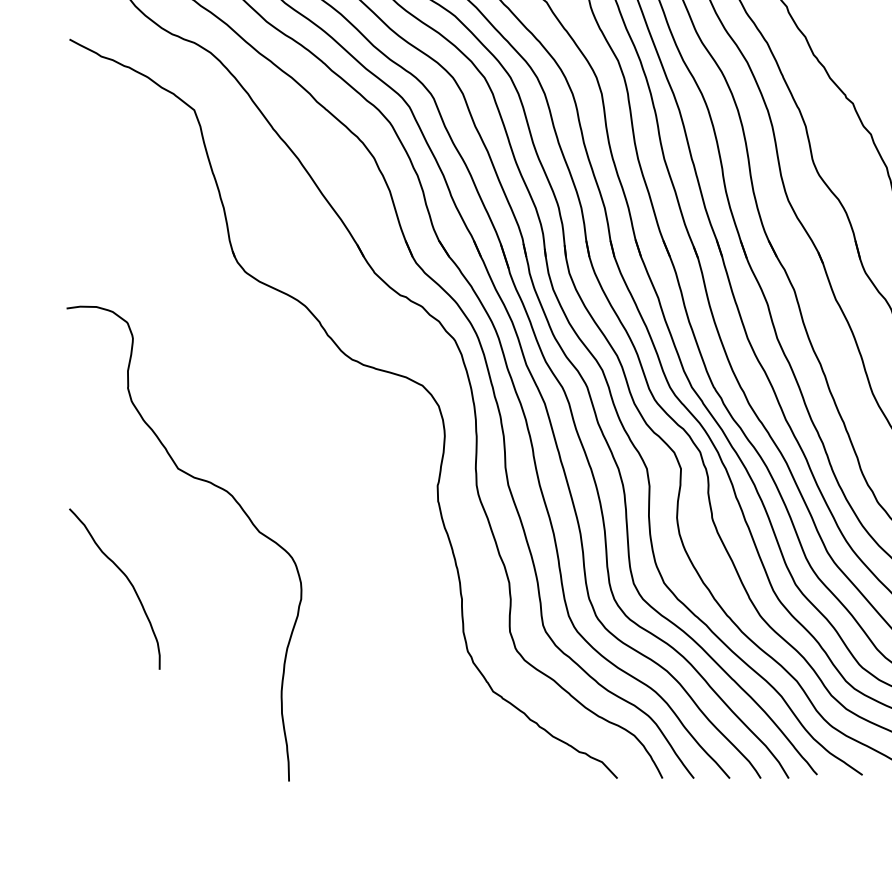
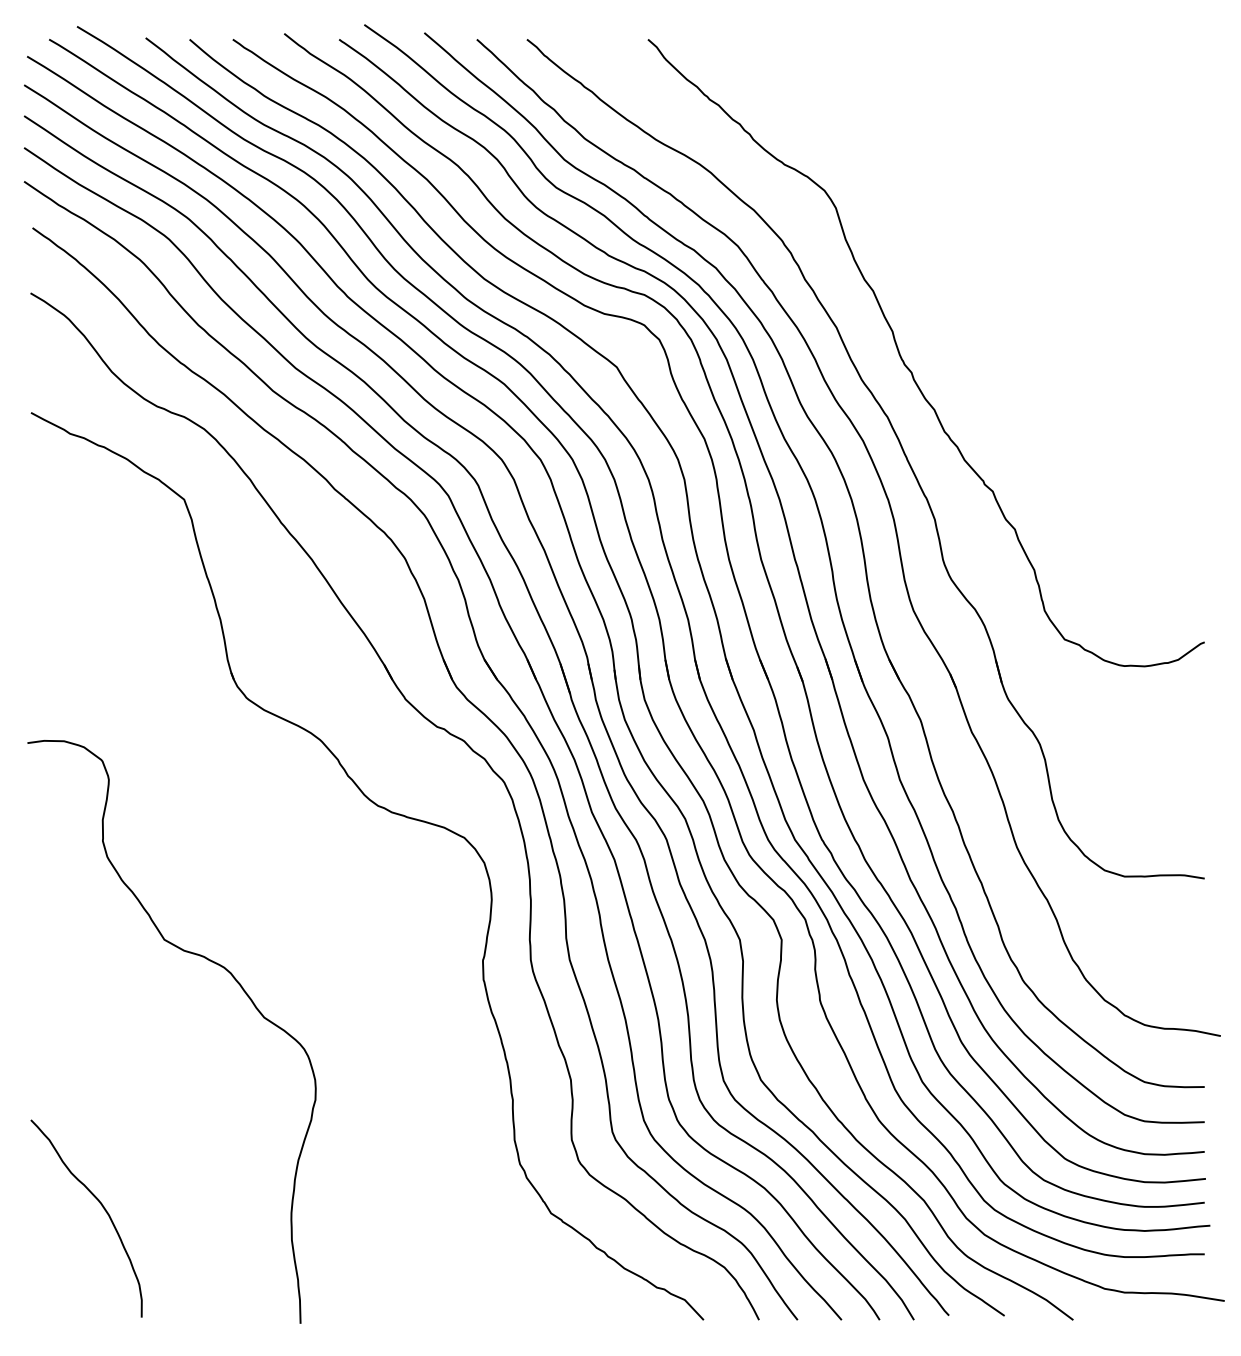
curve: (127, 580) -> (102, 1207), moved

